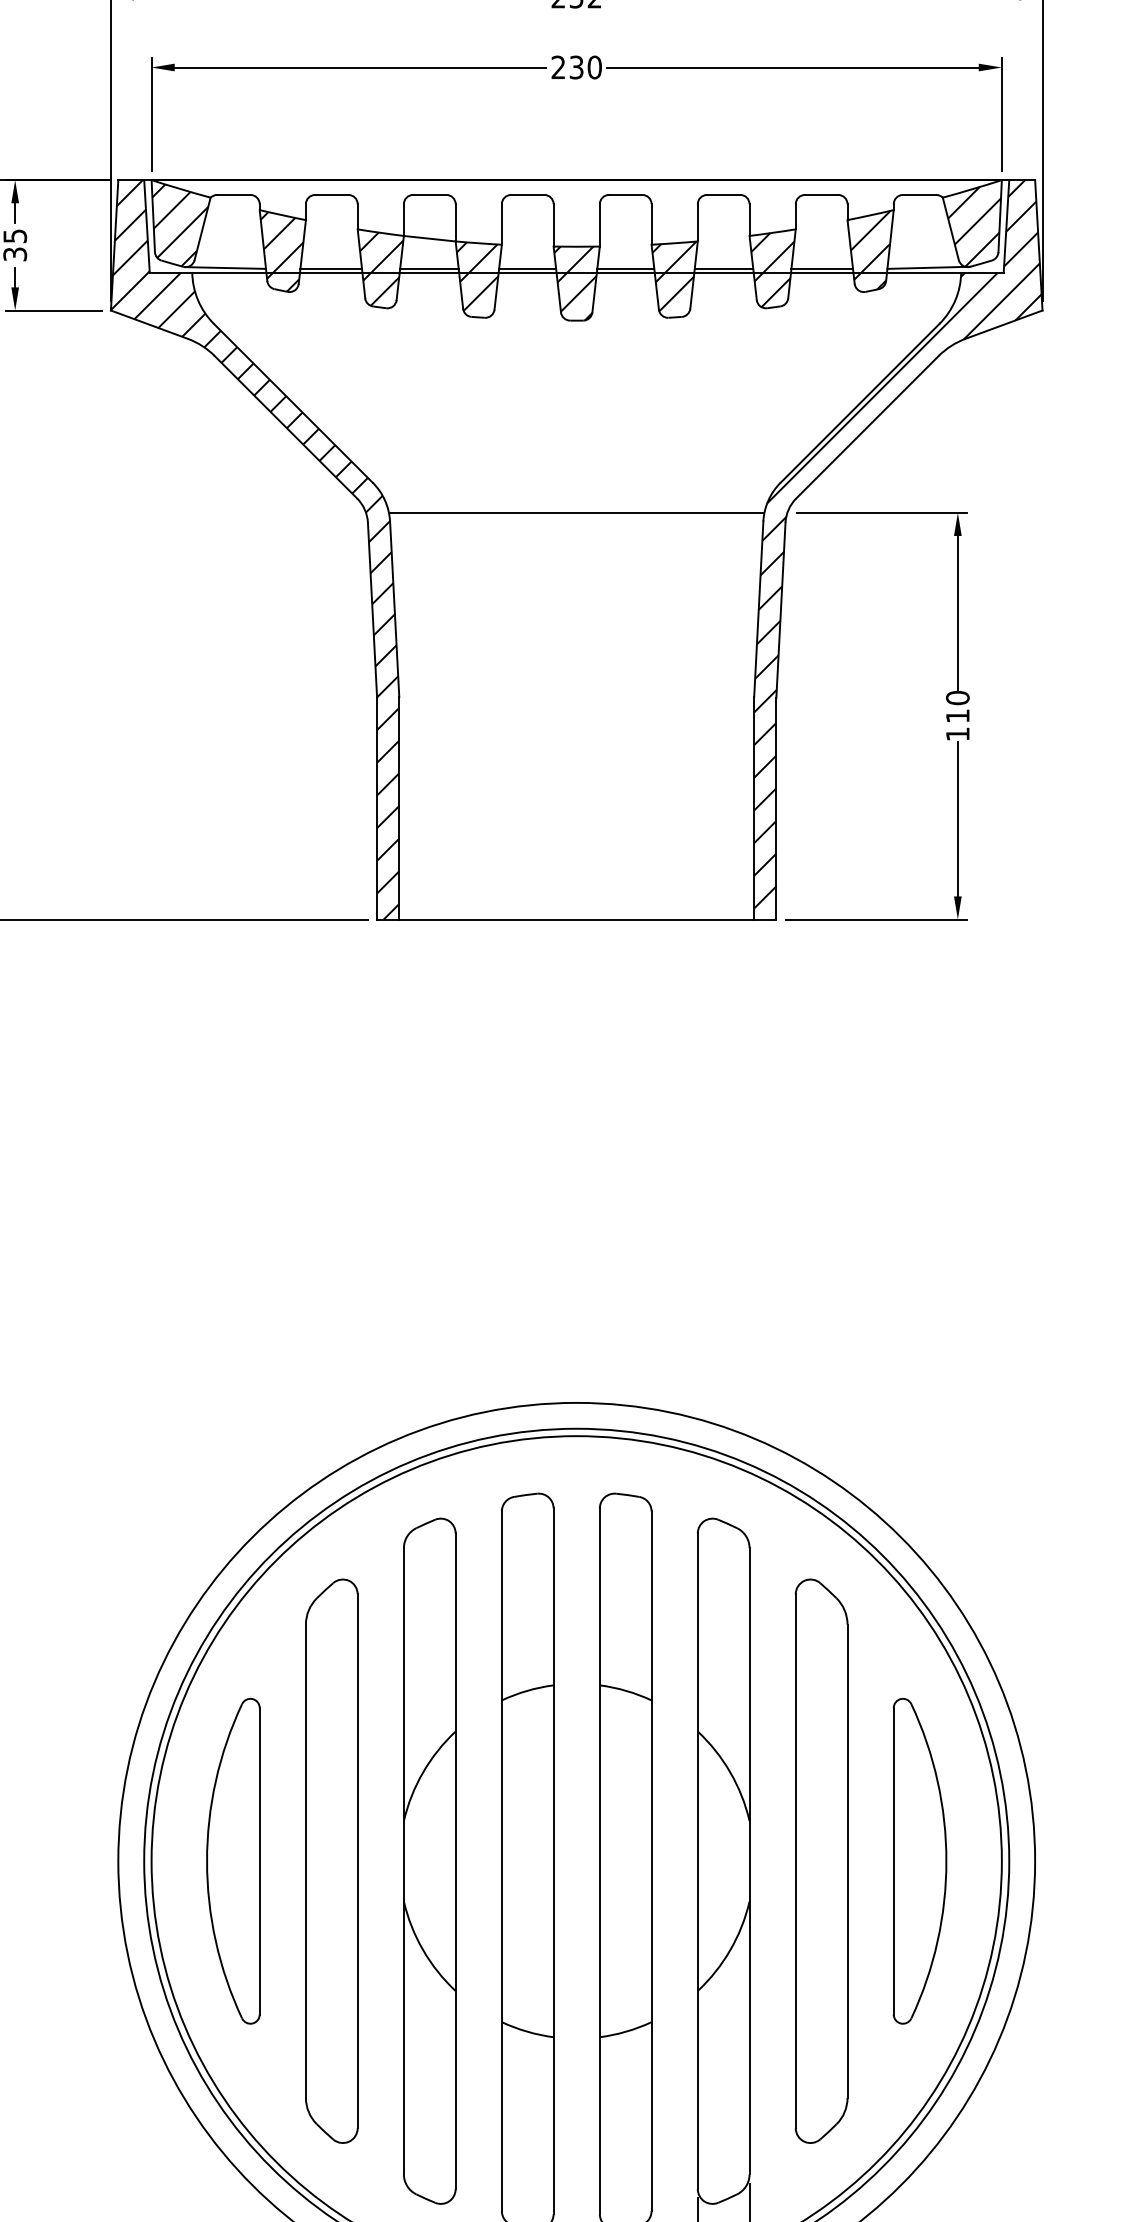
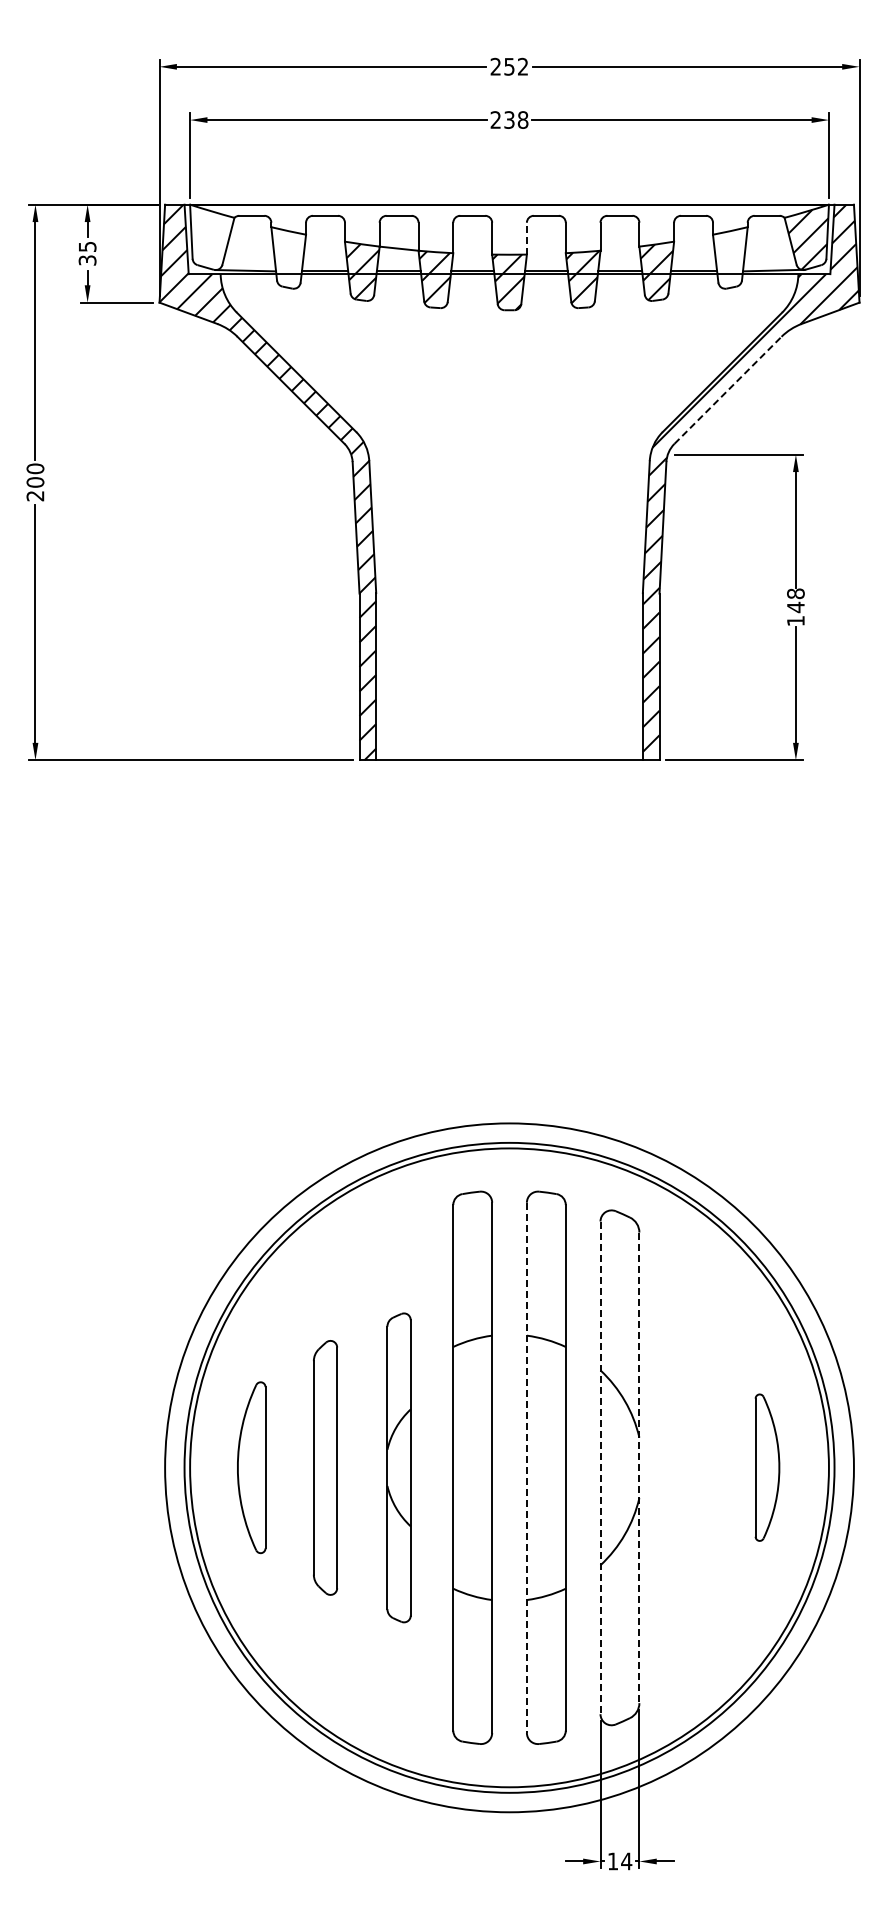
text: (593, 66) -> (522, 119), 230 -> 238
hatch: (180, 225) -> (211, 238), removed
line: (599, 225) -> (526, 238), solid -> dashed
hatch: (869, 249) -> (729, 256), removed
hatch: (282, 251) -> (288, 258), removed
line: (868, 427) -> (728, 390), solid -> dashed
line: (576, 512) -> (509, 454), removed
text: (957, 706) -> (795, 600), 110 -> 148
part: (233, 1860) -> (251, 1467), size x0.7
part: (331, 1860) -> (325, 1467), size x0.6
part: (428, 1860) -> (398, 1467), size x0.6
part: (821, 1860) -> (693, 1467), removed
part: (920, 1860) -> (767, 1467), size x0.6
line: (599, 1862) -> (526, 1468), solid -> dashed
line: (697, 1862) -> (600, 1468), solid -> dashed
line: (749, 1862) -> (639, 1468), solid -> dashed

